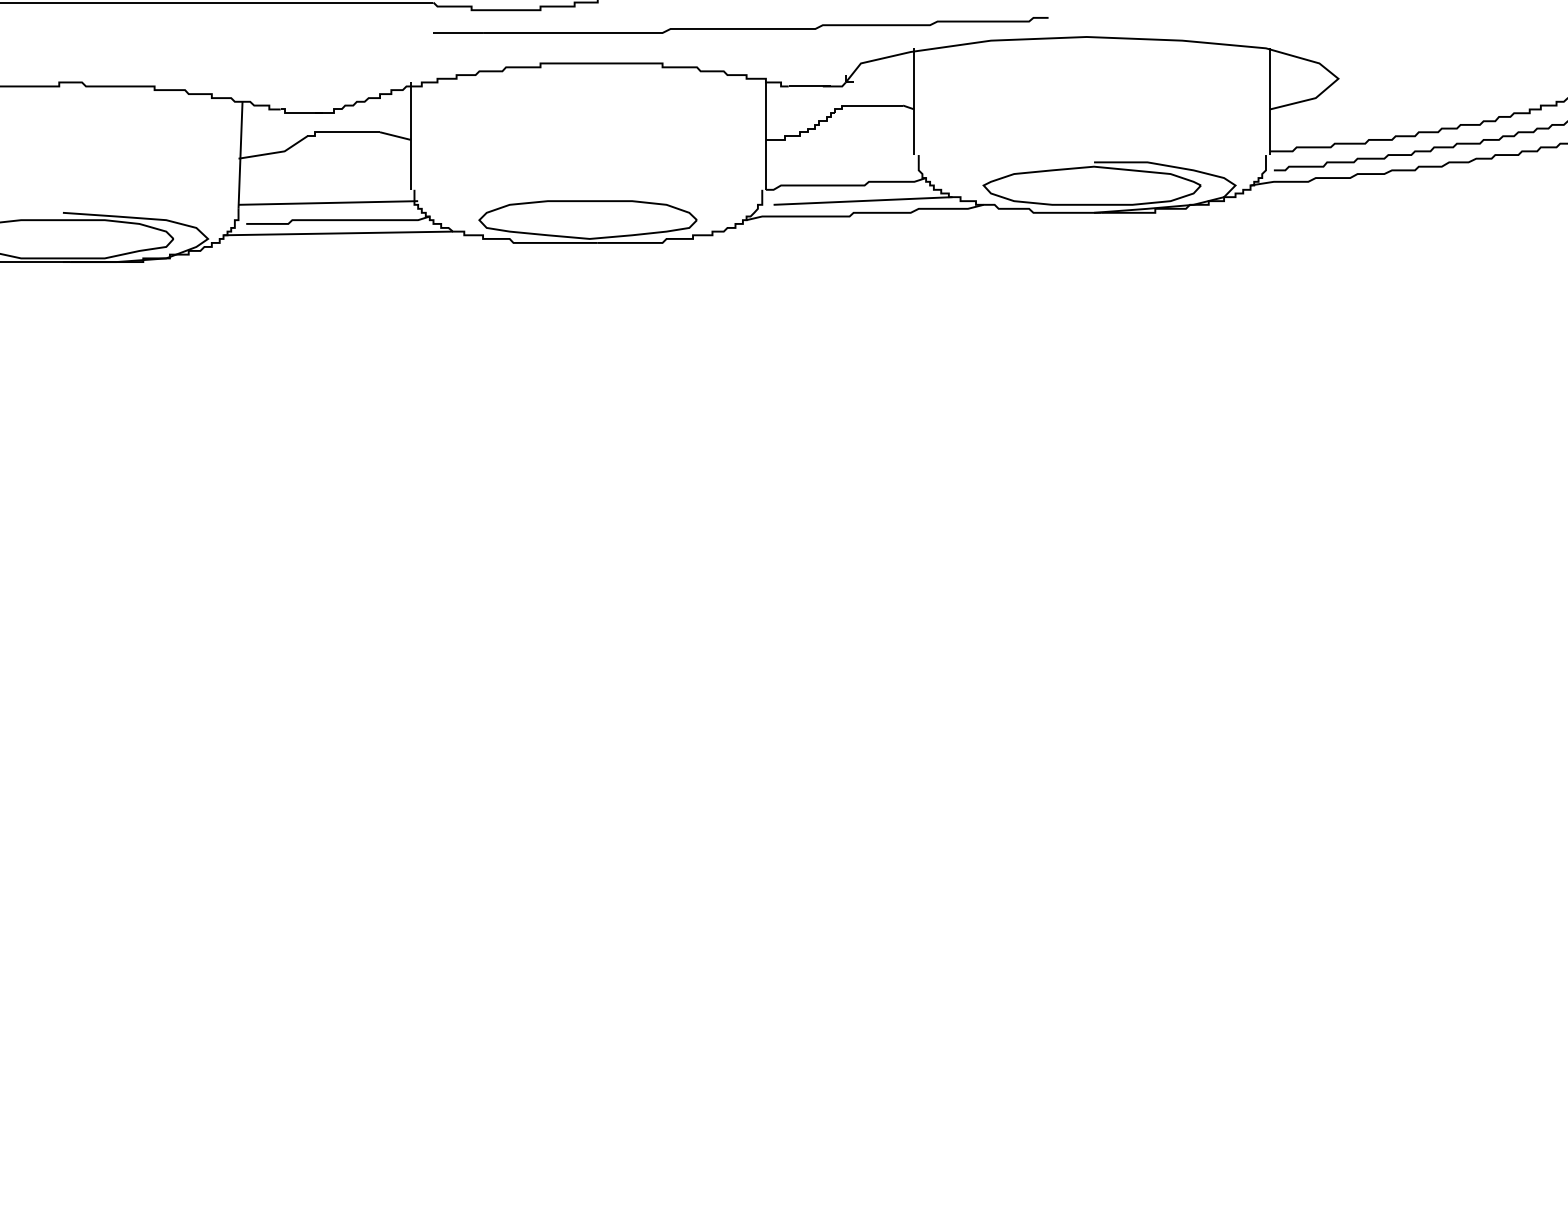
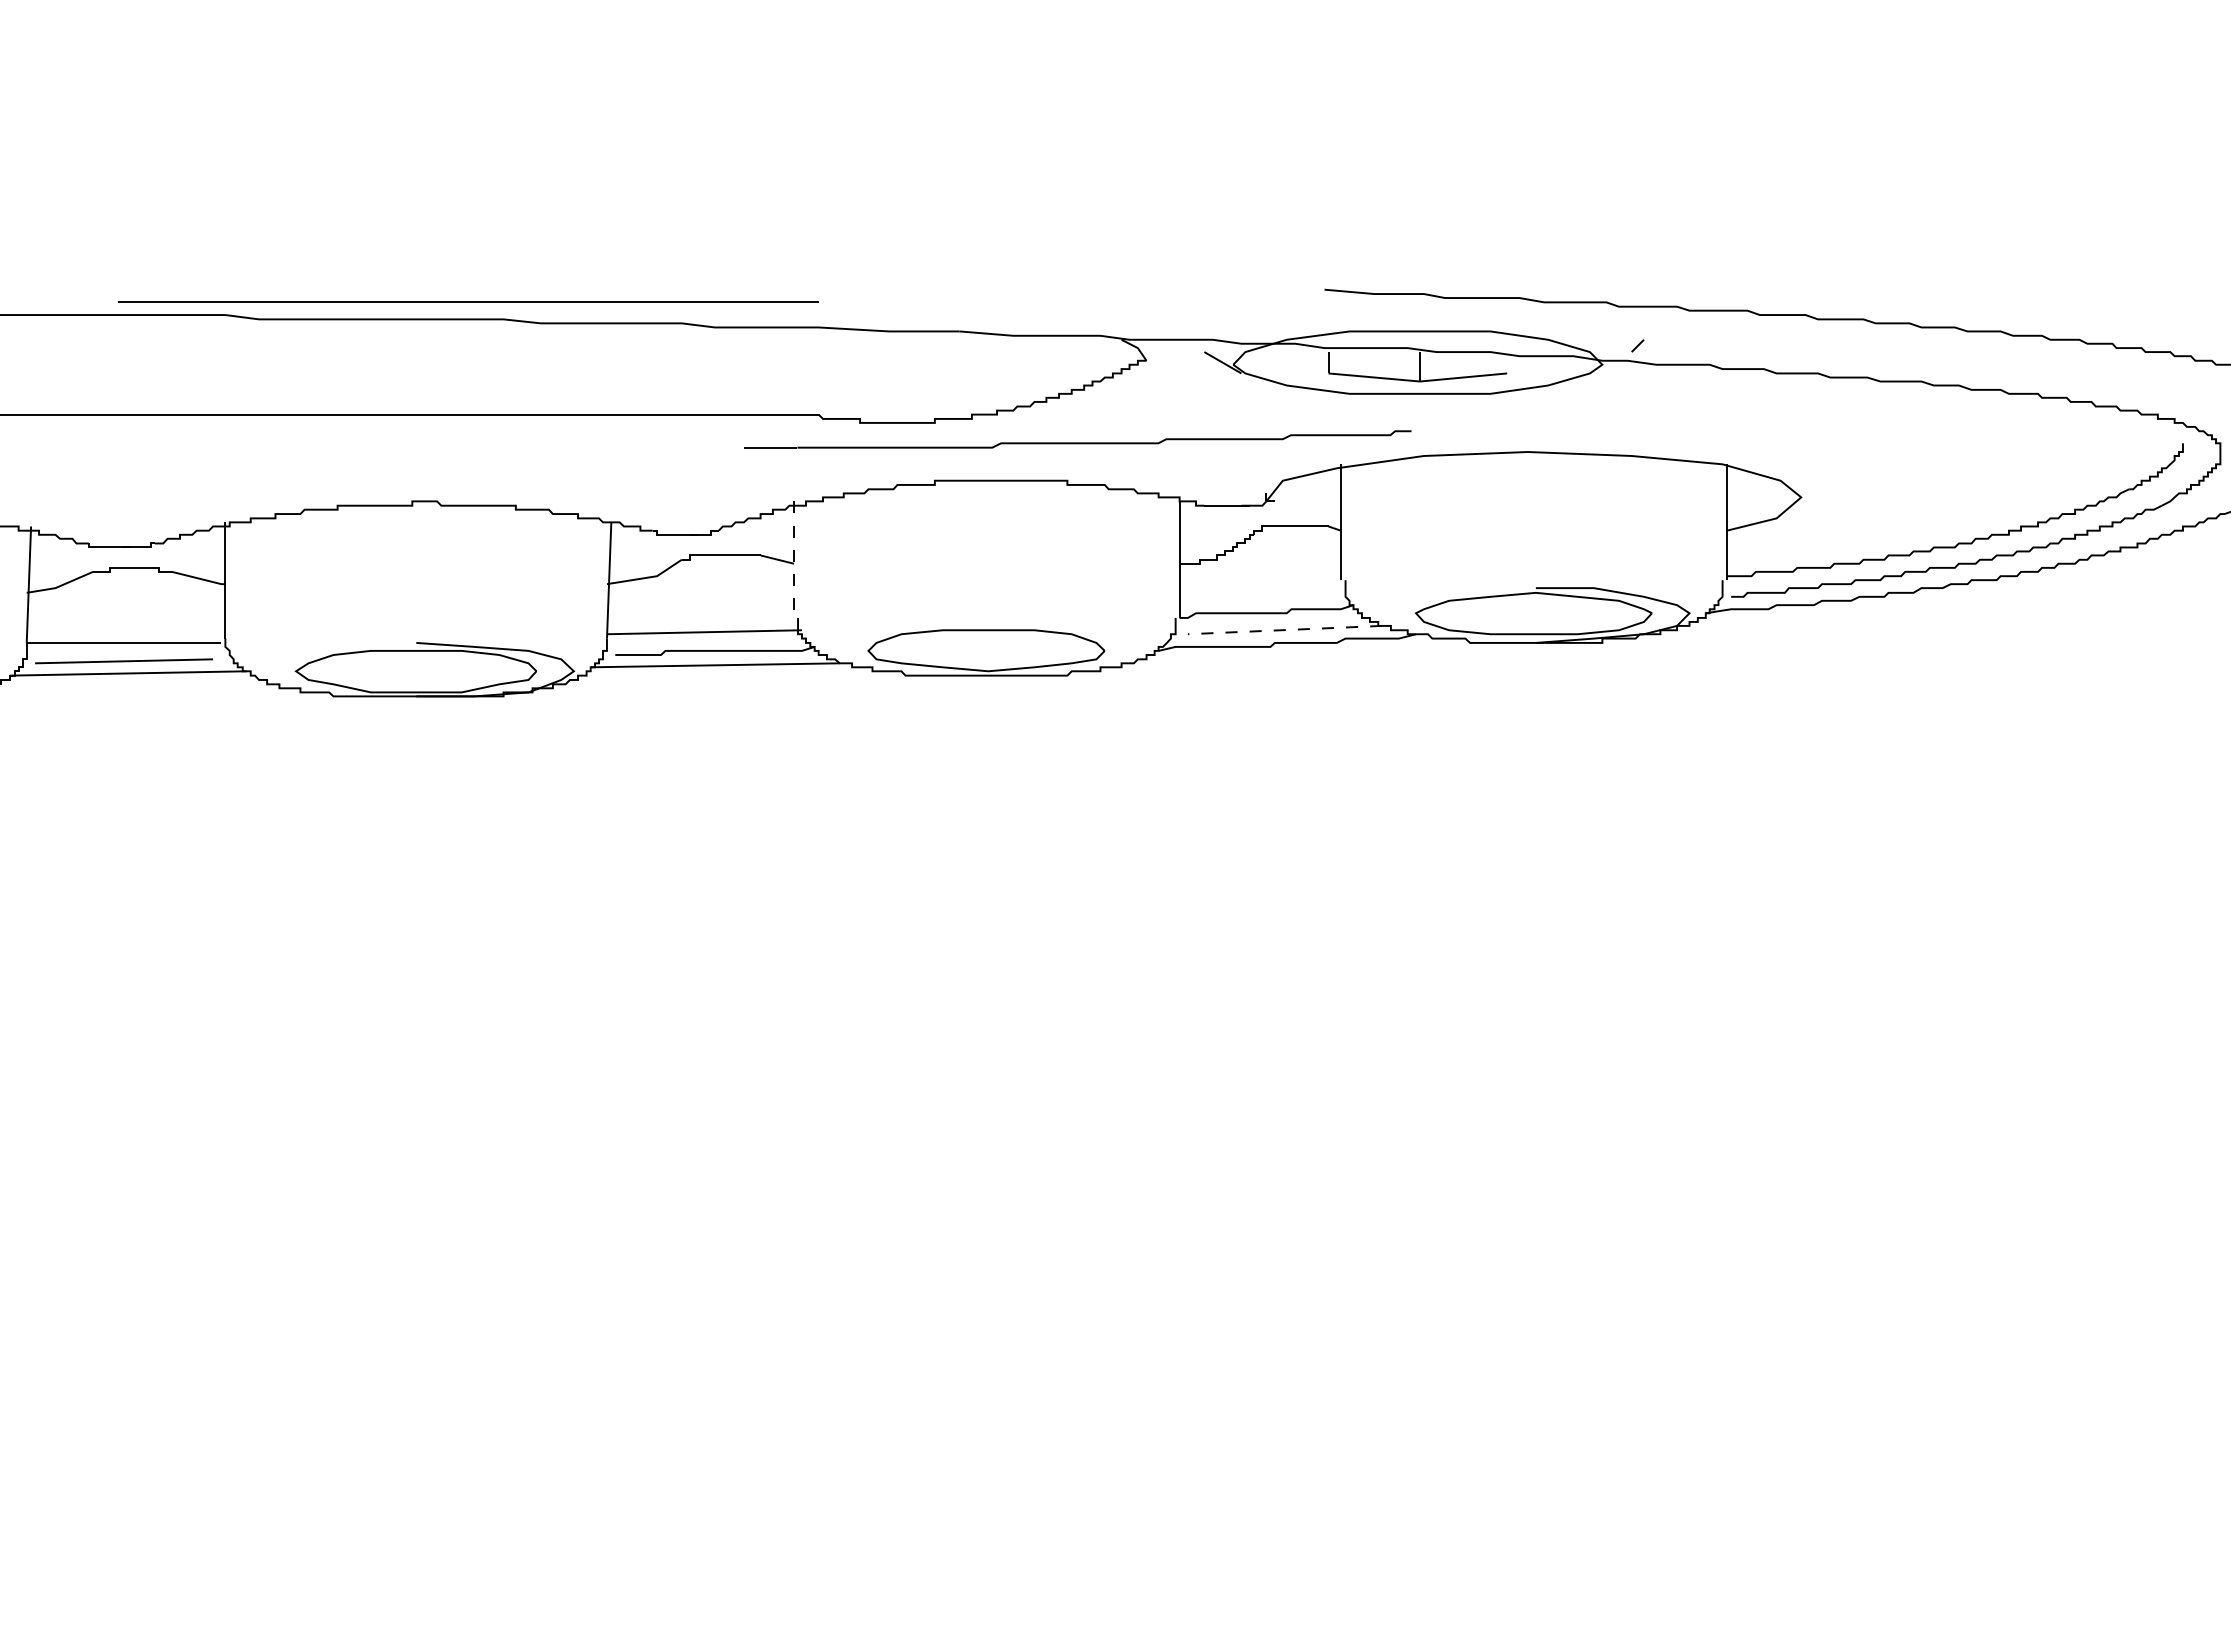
part: (740, 25) -> (1077, 439), moved
line: (411, 136) -> (794, 560), solid -> dashed
line: (862, 201) -> (1284, 630), solid -> dashed

